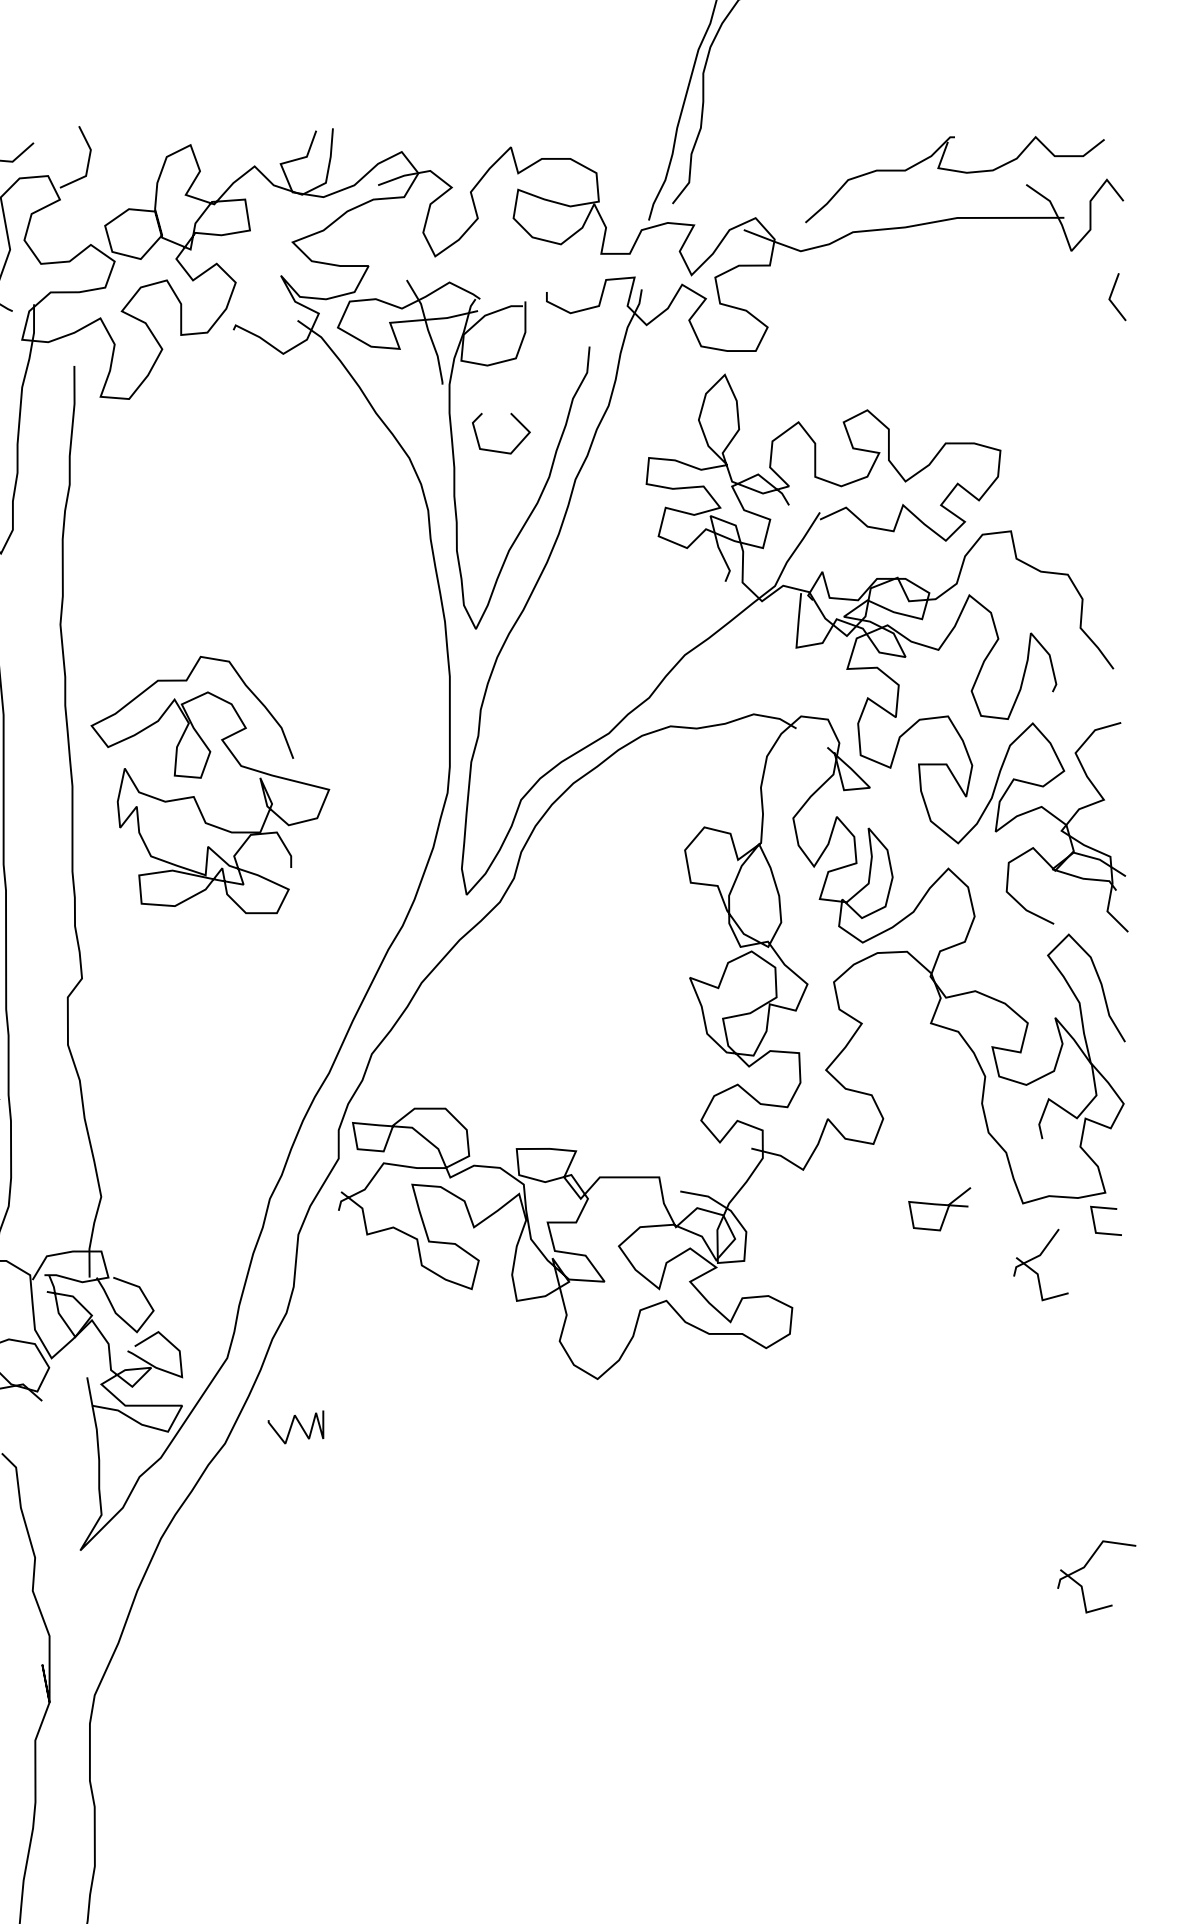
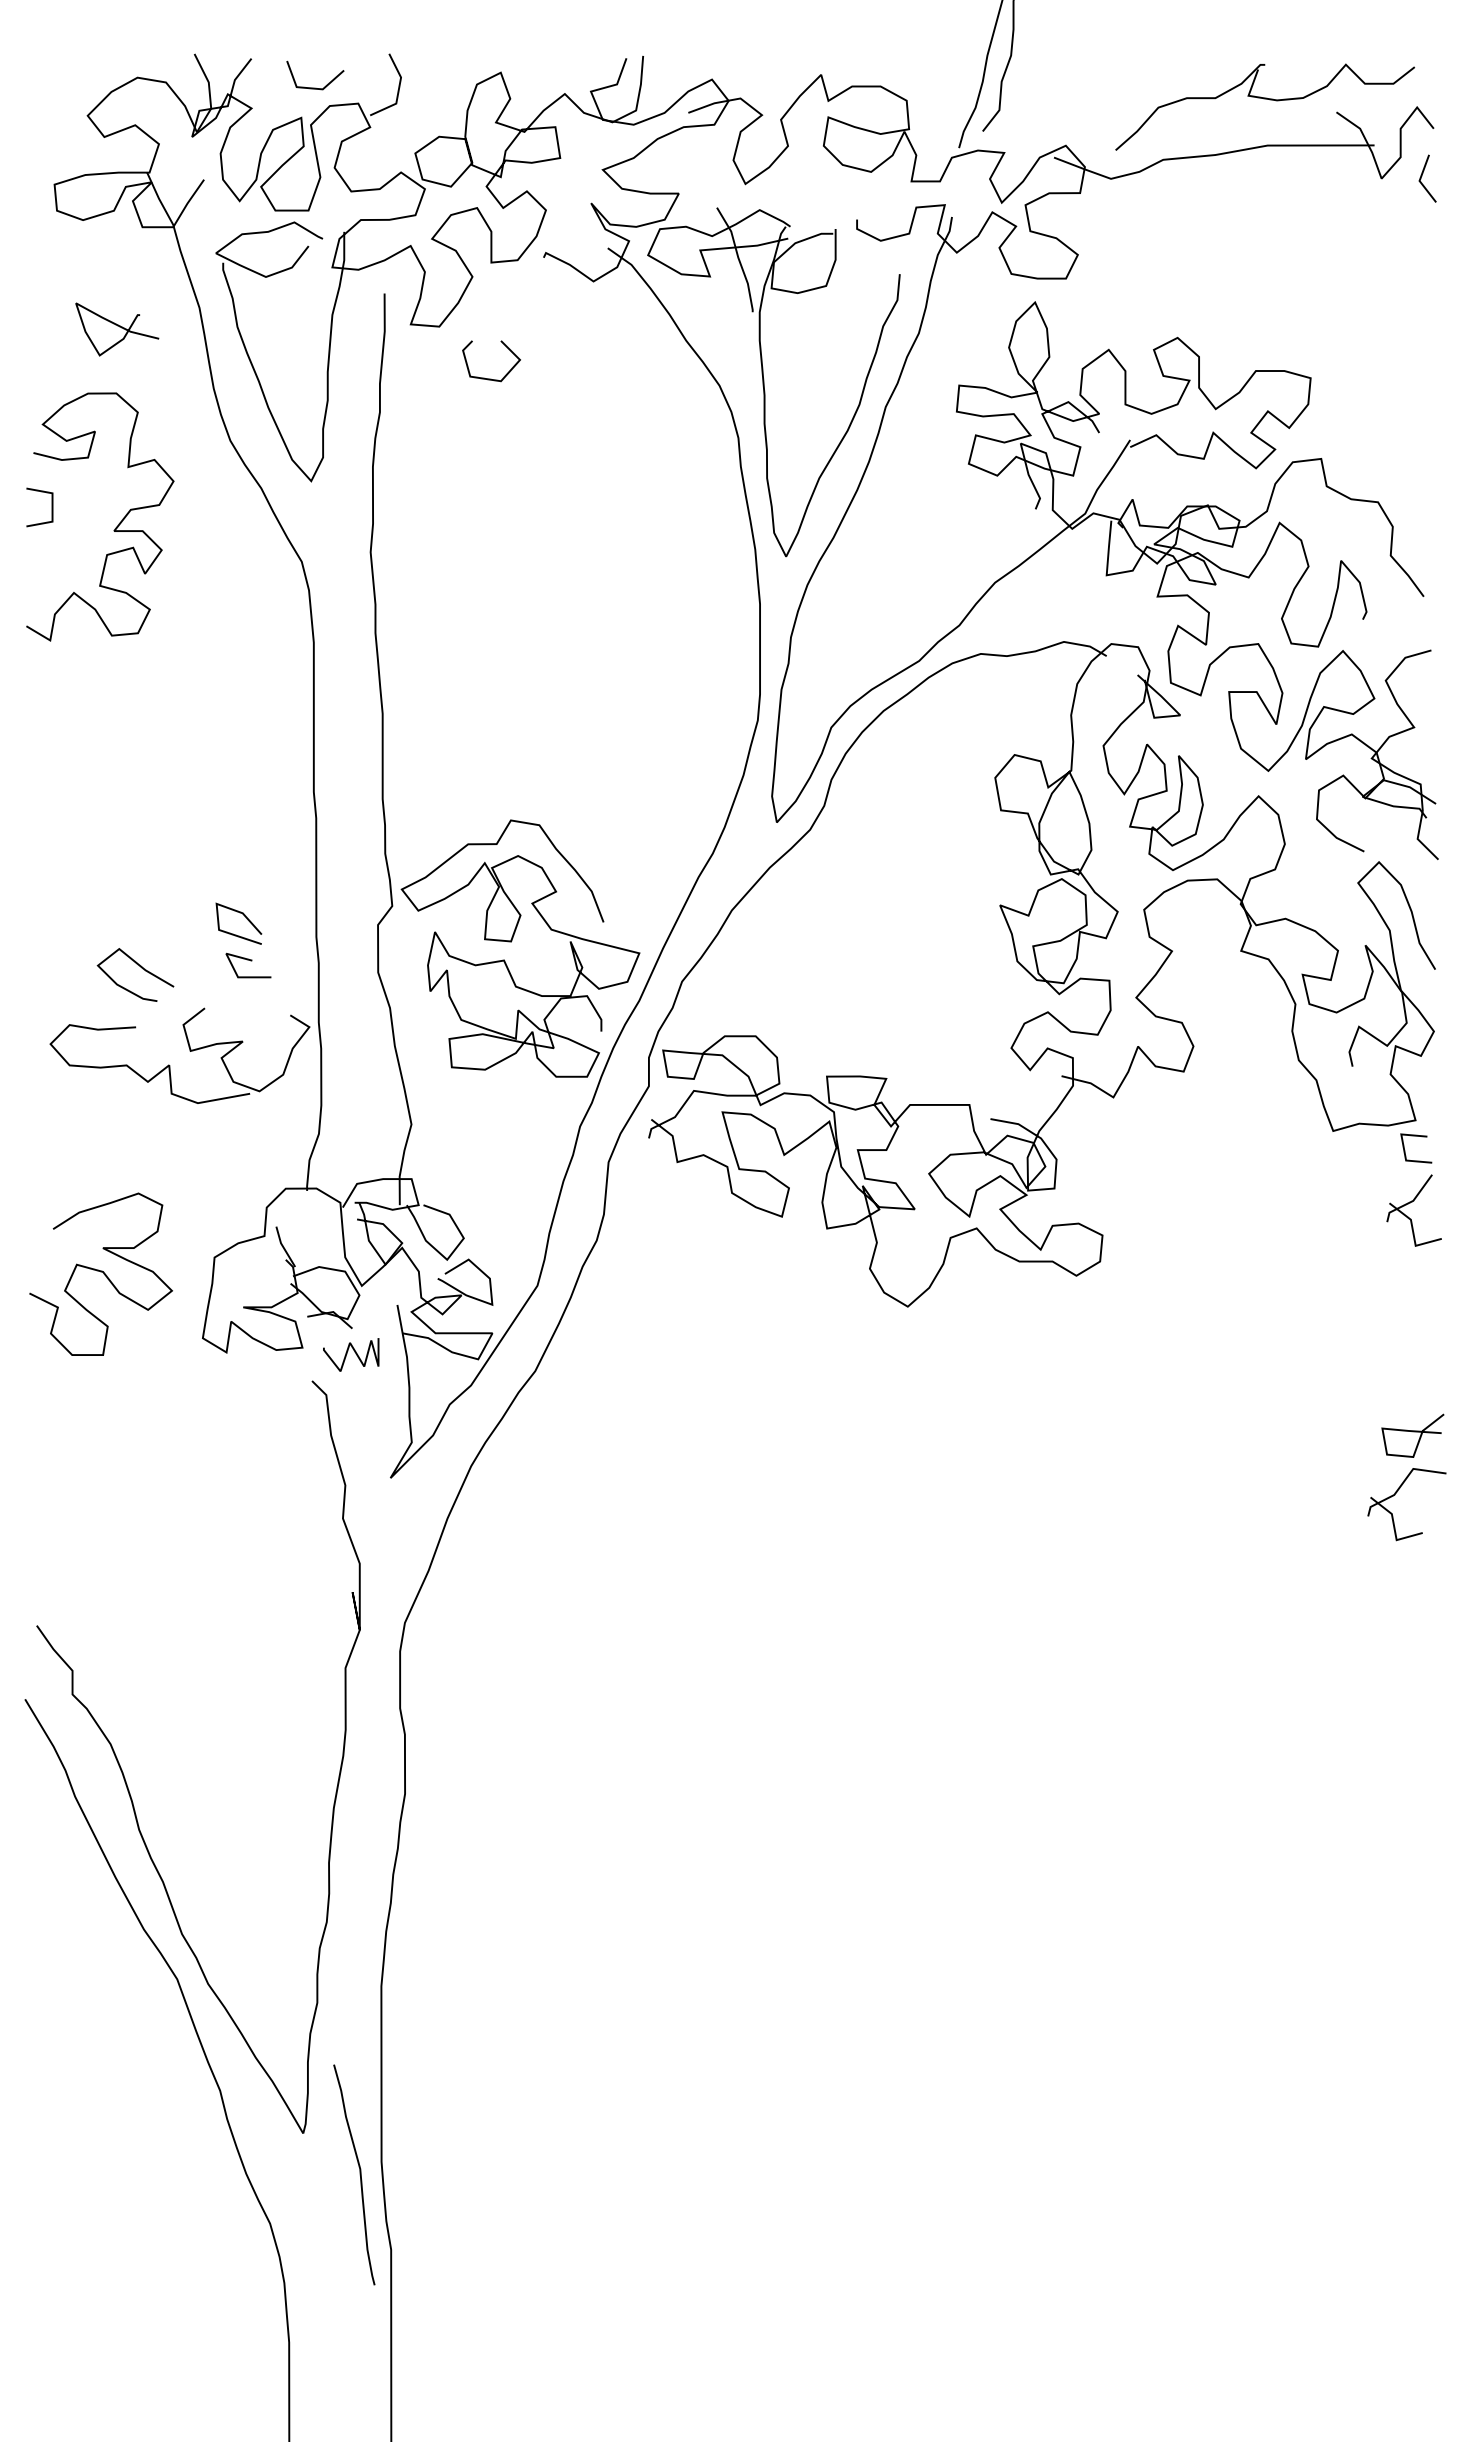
line: (1112, 294) -> (1422, 176), moved
curve: (501, 450) -> (491, 378), moved
curve: (202, 777) -> (512, 941), moved
curve: (939, 1205) -> (1412, 1432), moved
part: (1037, 1257) -> (1410, 1203), moved
curve: (299, 1424) -> (354, 1352), moved

